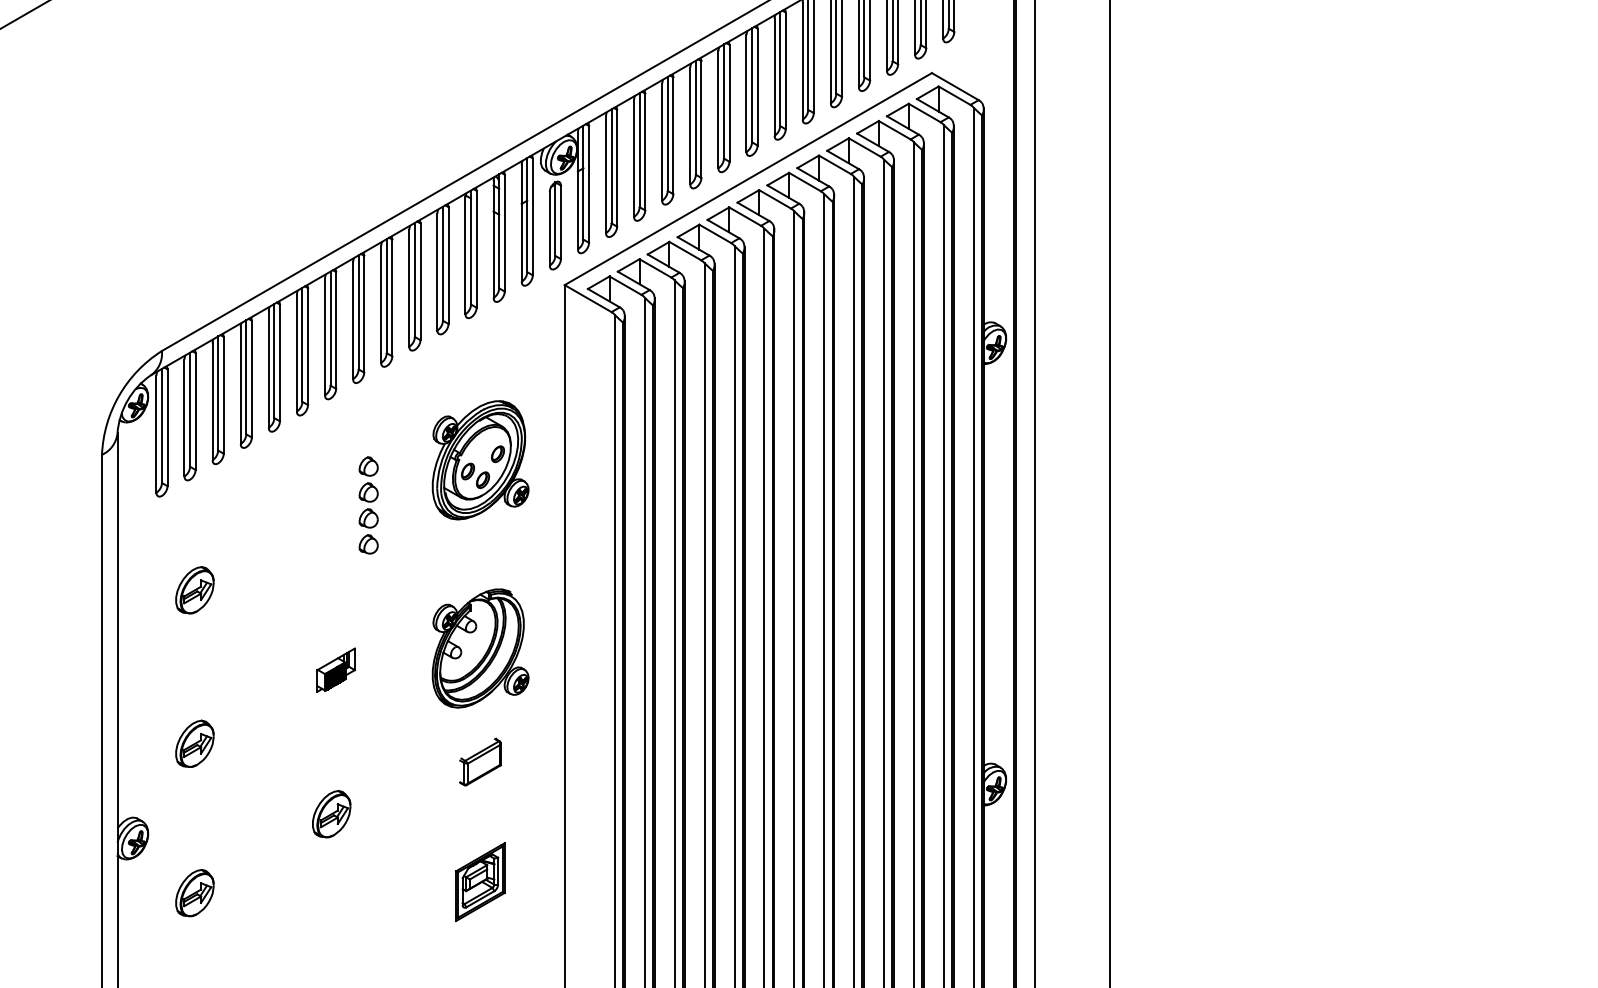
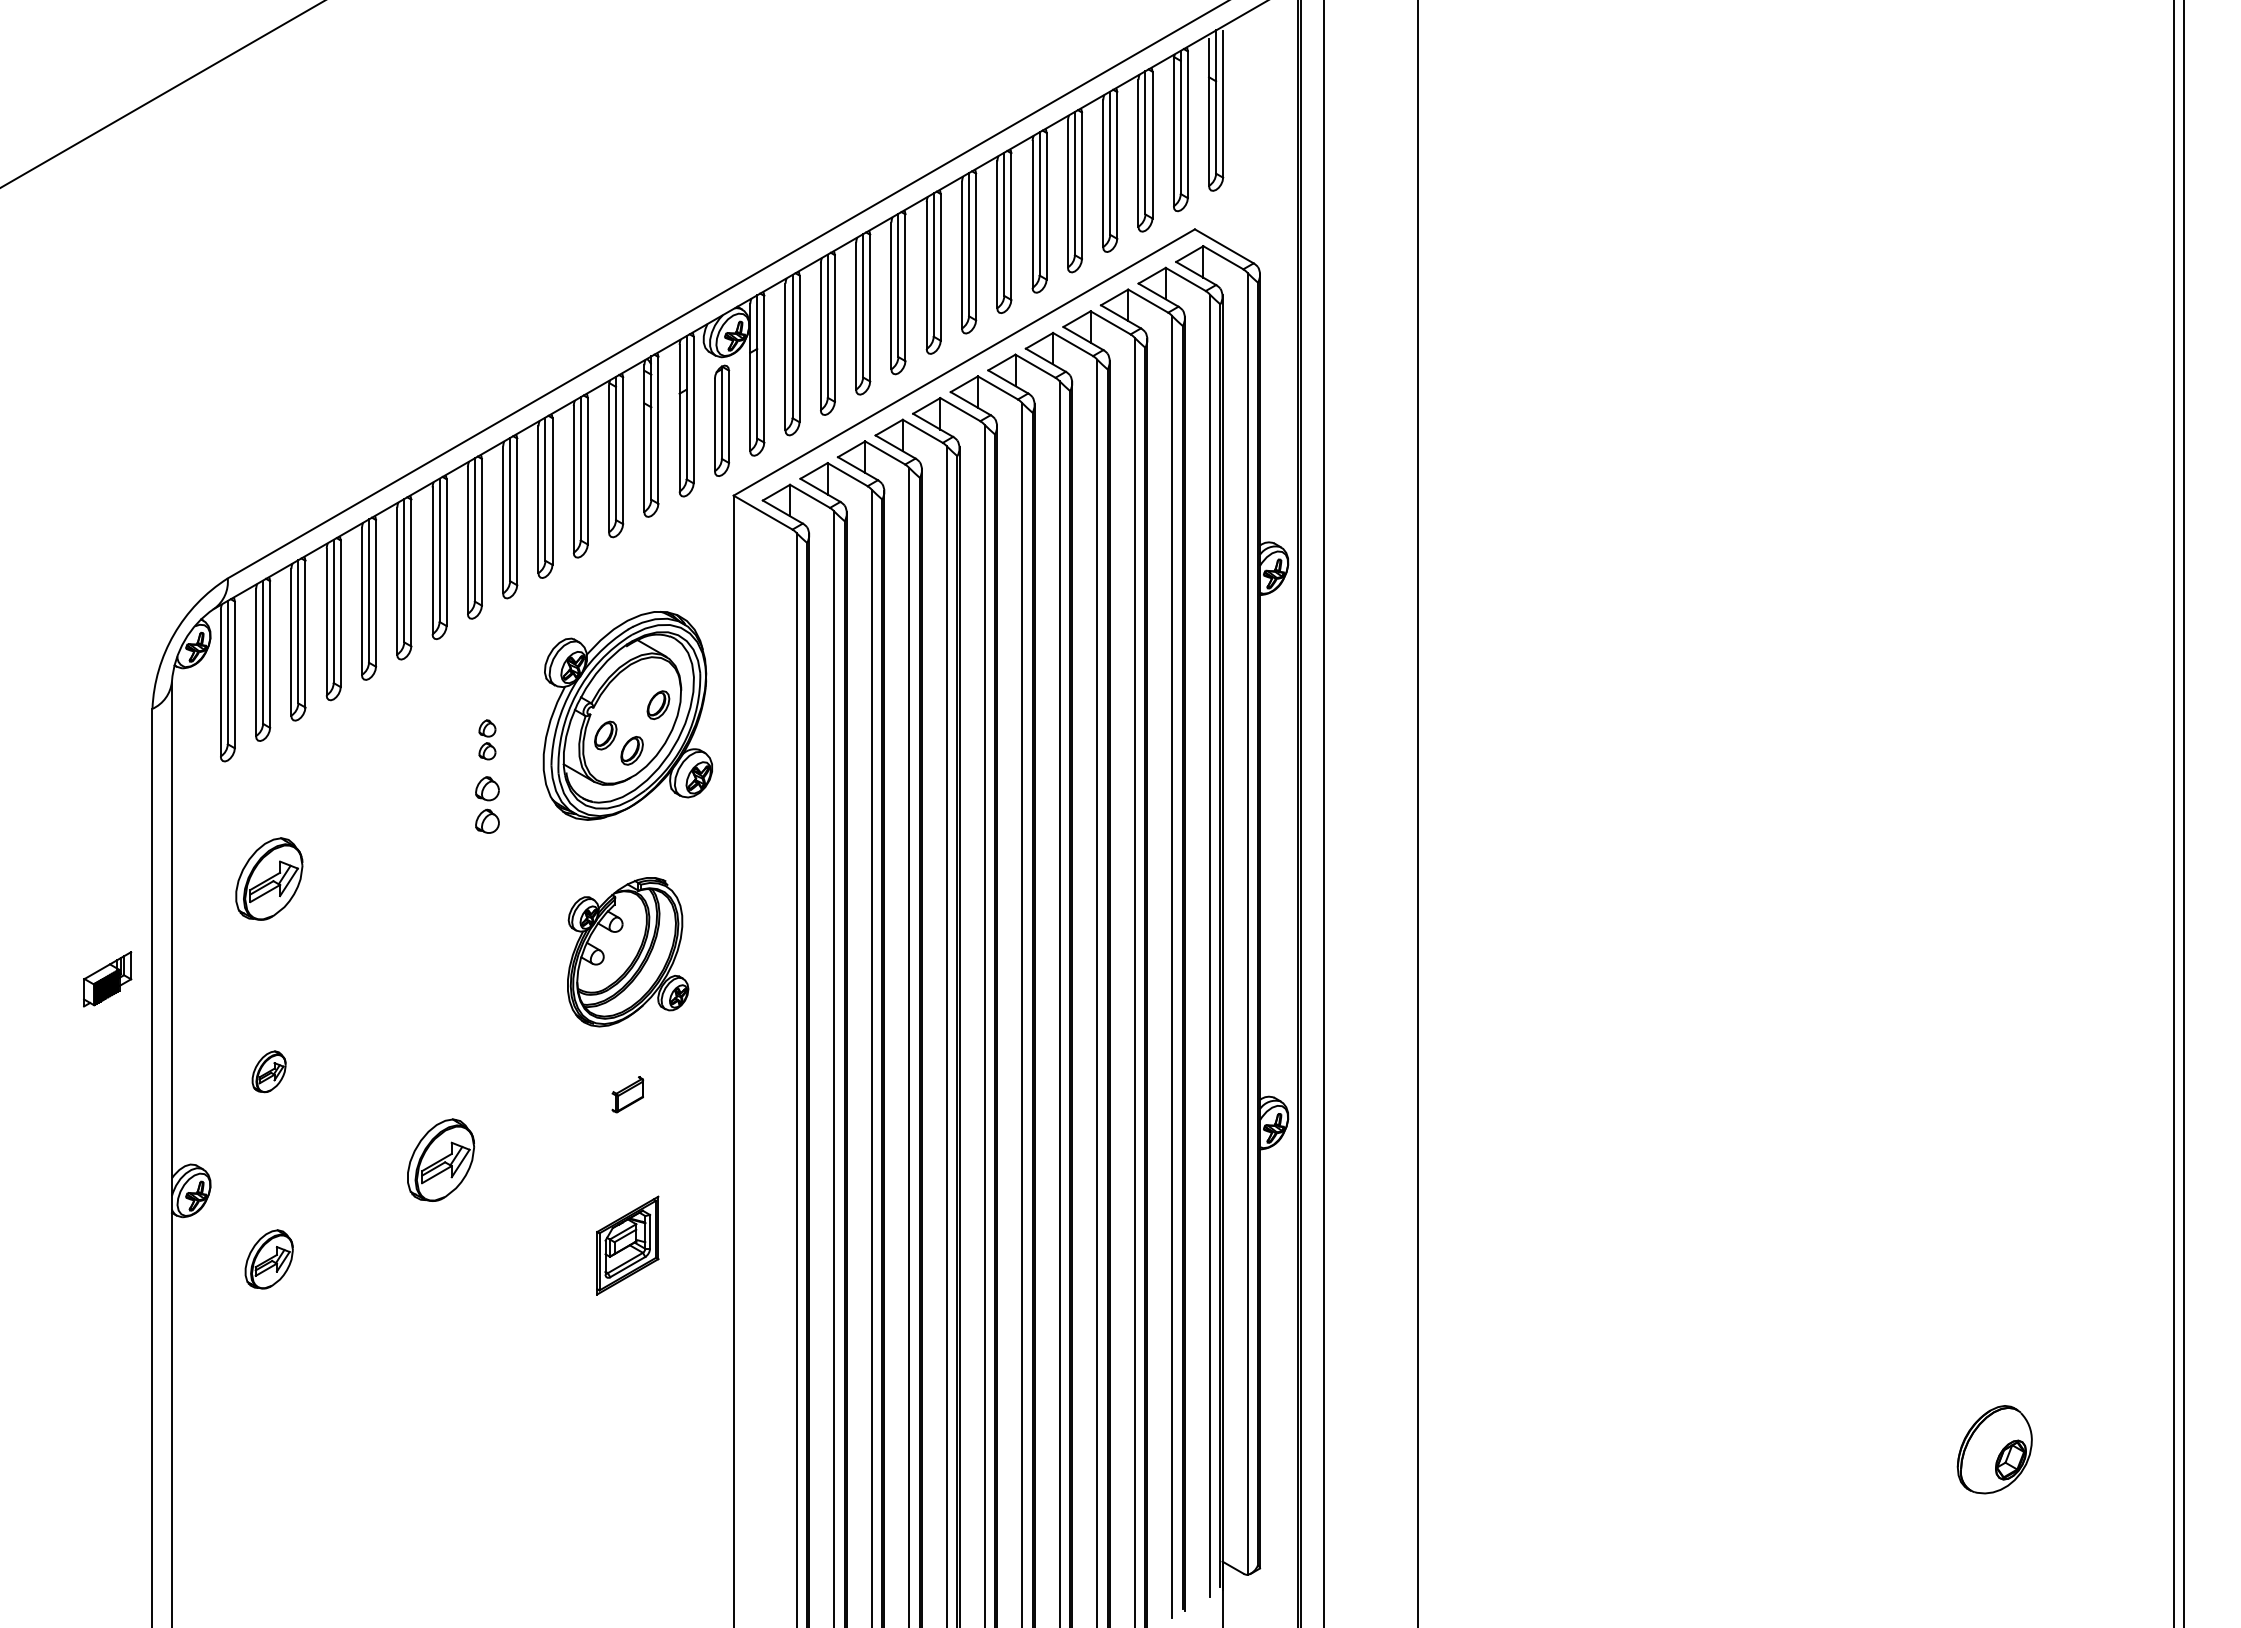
part: (480, 460) -> (628, 715), size x1.4
part: (368, 479) -> (487, 739), size x0.7
part: (194, 589) -> (268, 878), size x1.4
part: (336, 670) -> (107, 979), moved
part: (194, 743) -> (268, 1071), size x0.7
part: (480, 761) -> (627, 1094), size x0.6
part: (331, 814) -> (440, 1160), size x1.4

